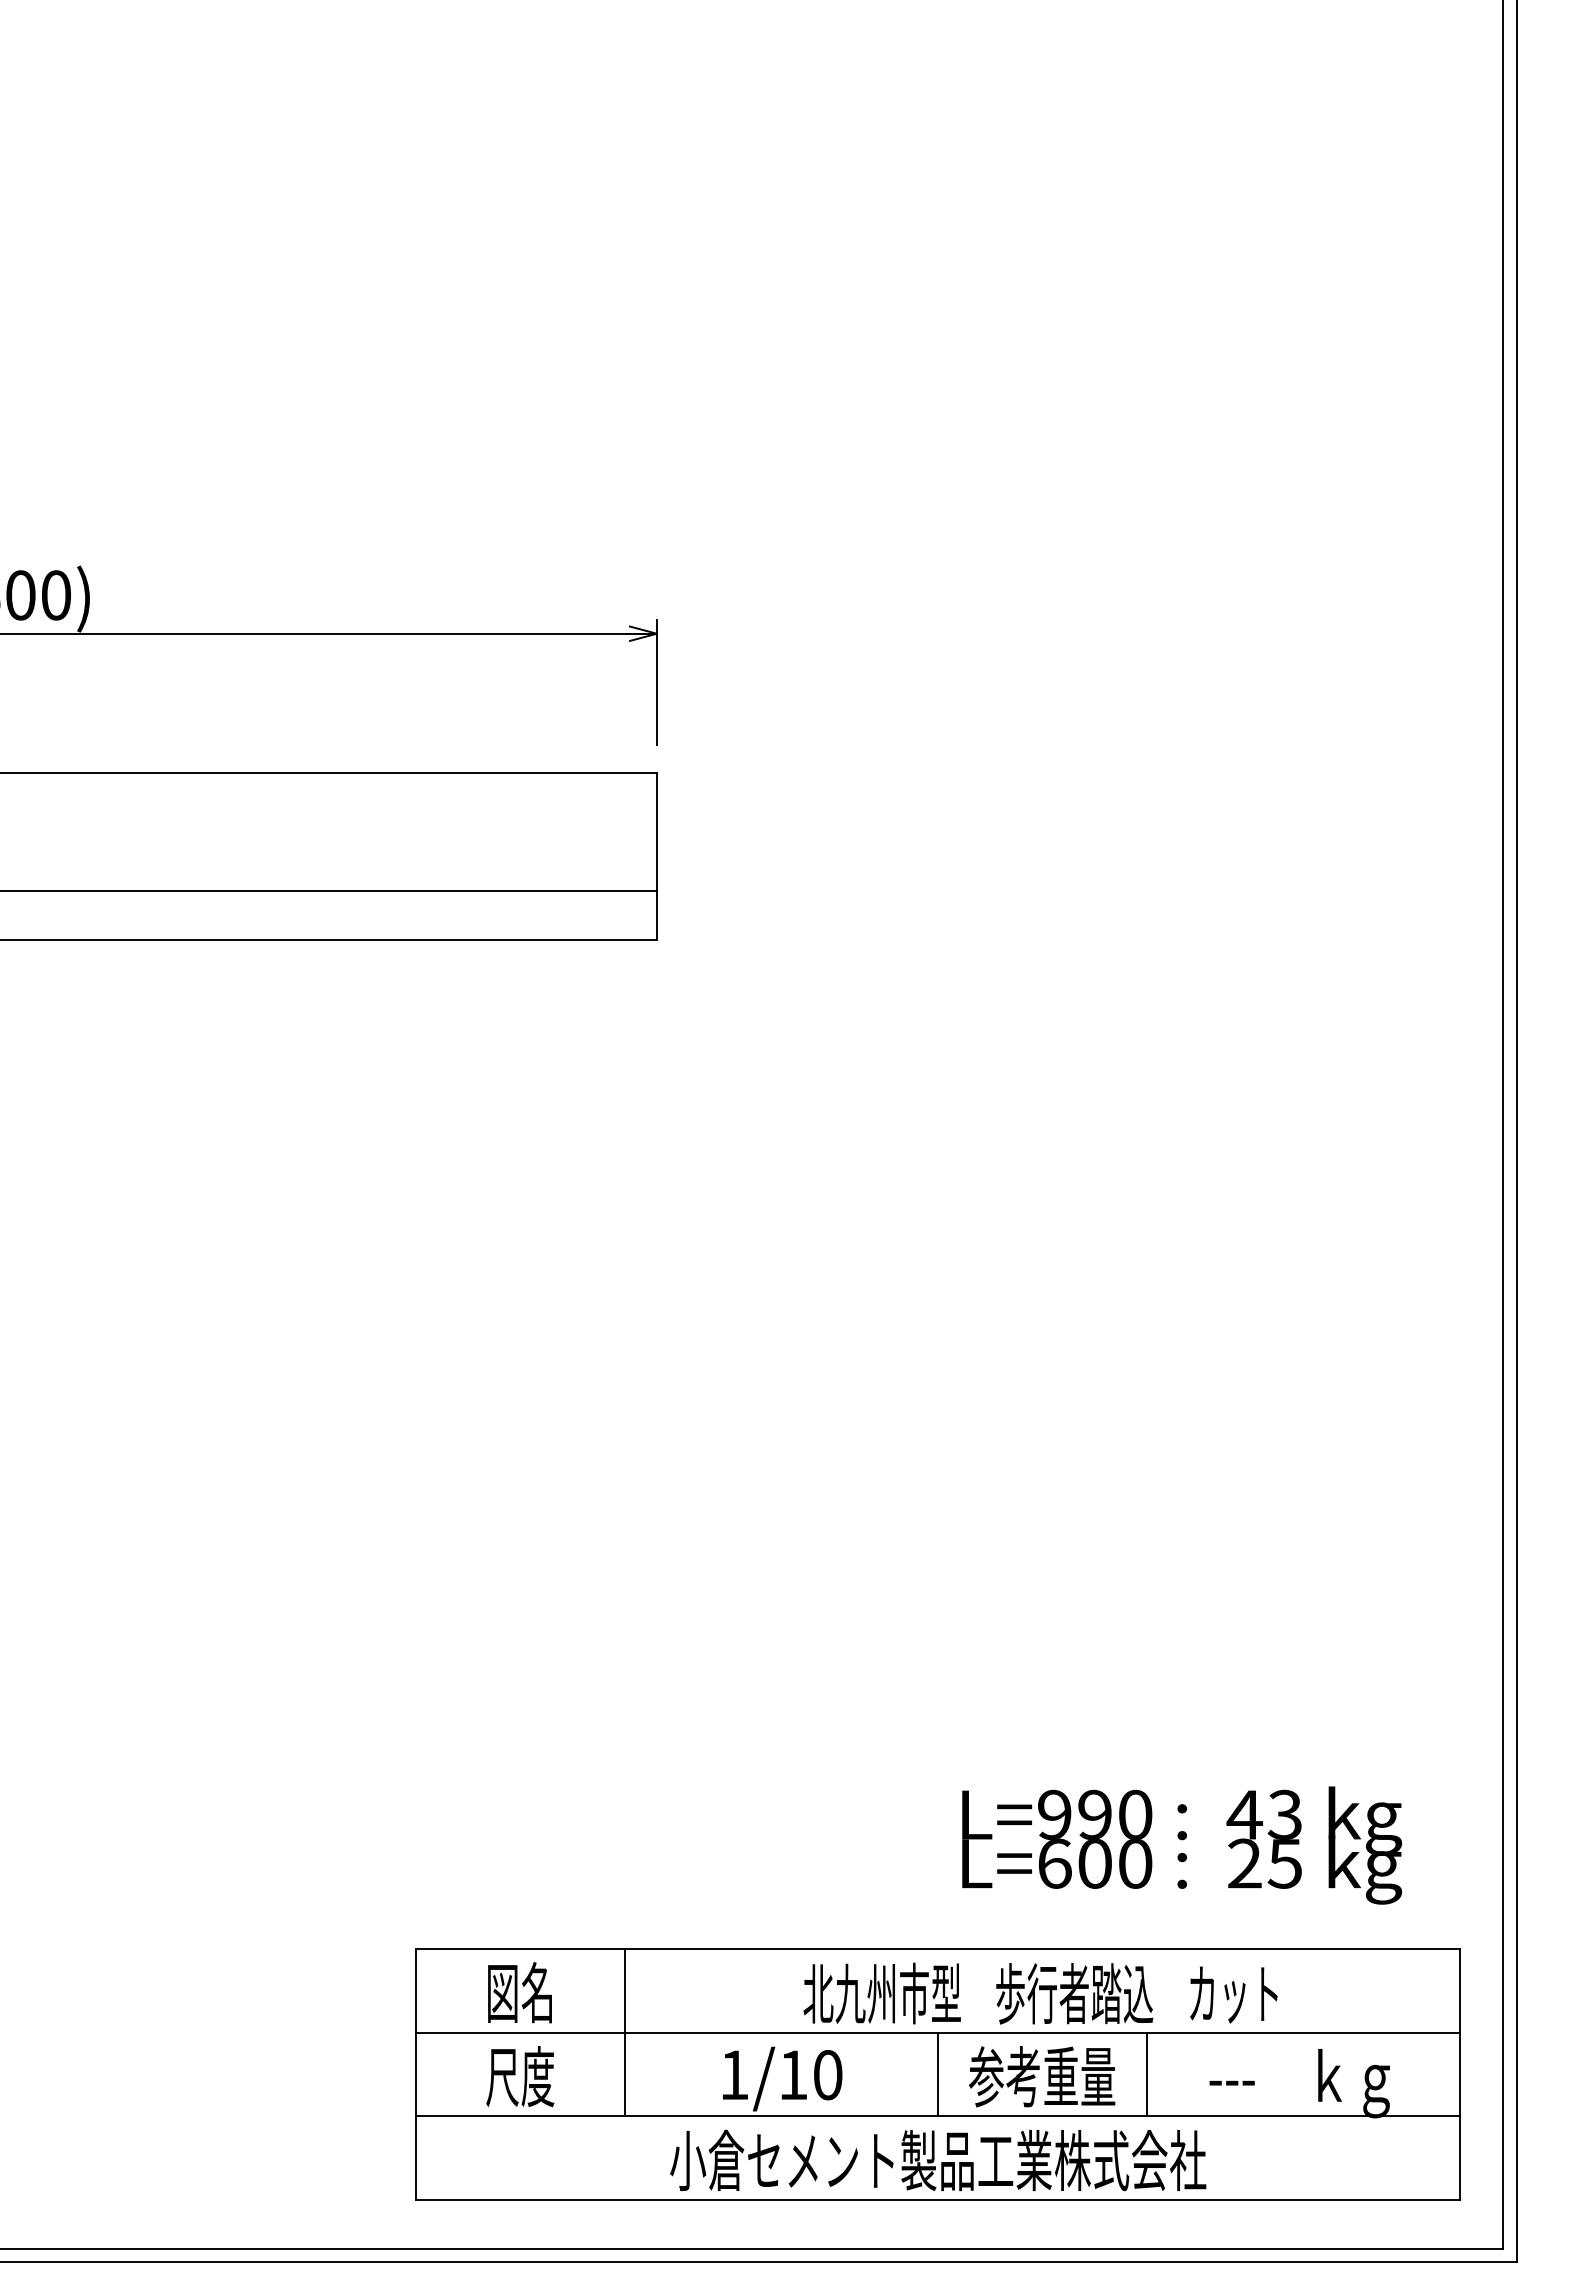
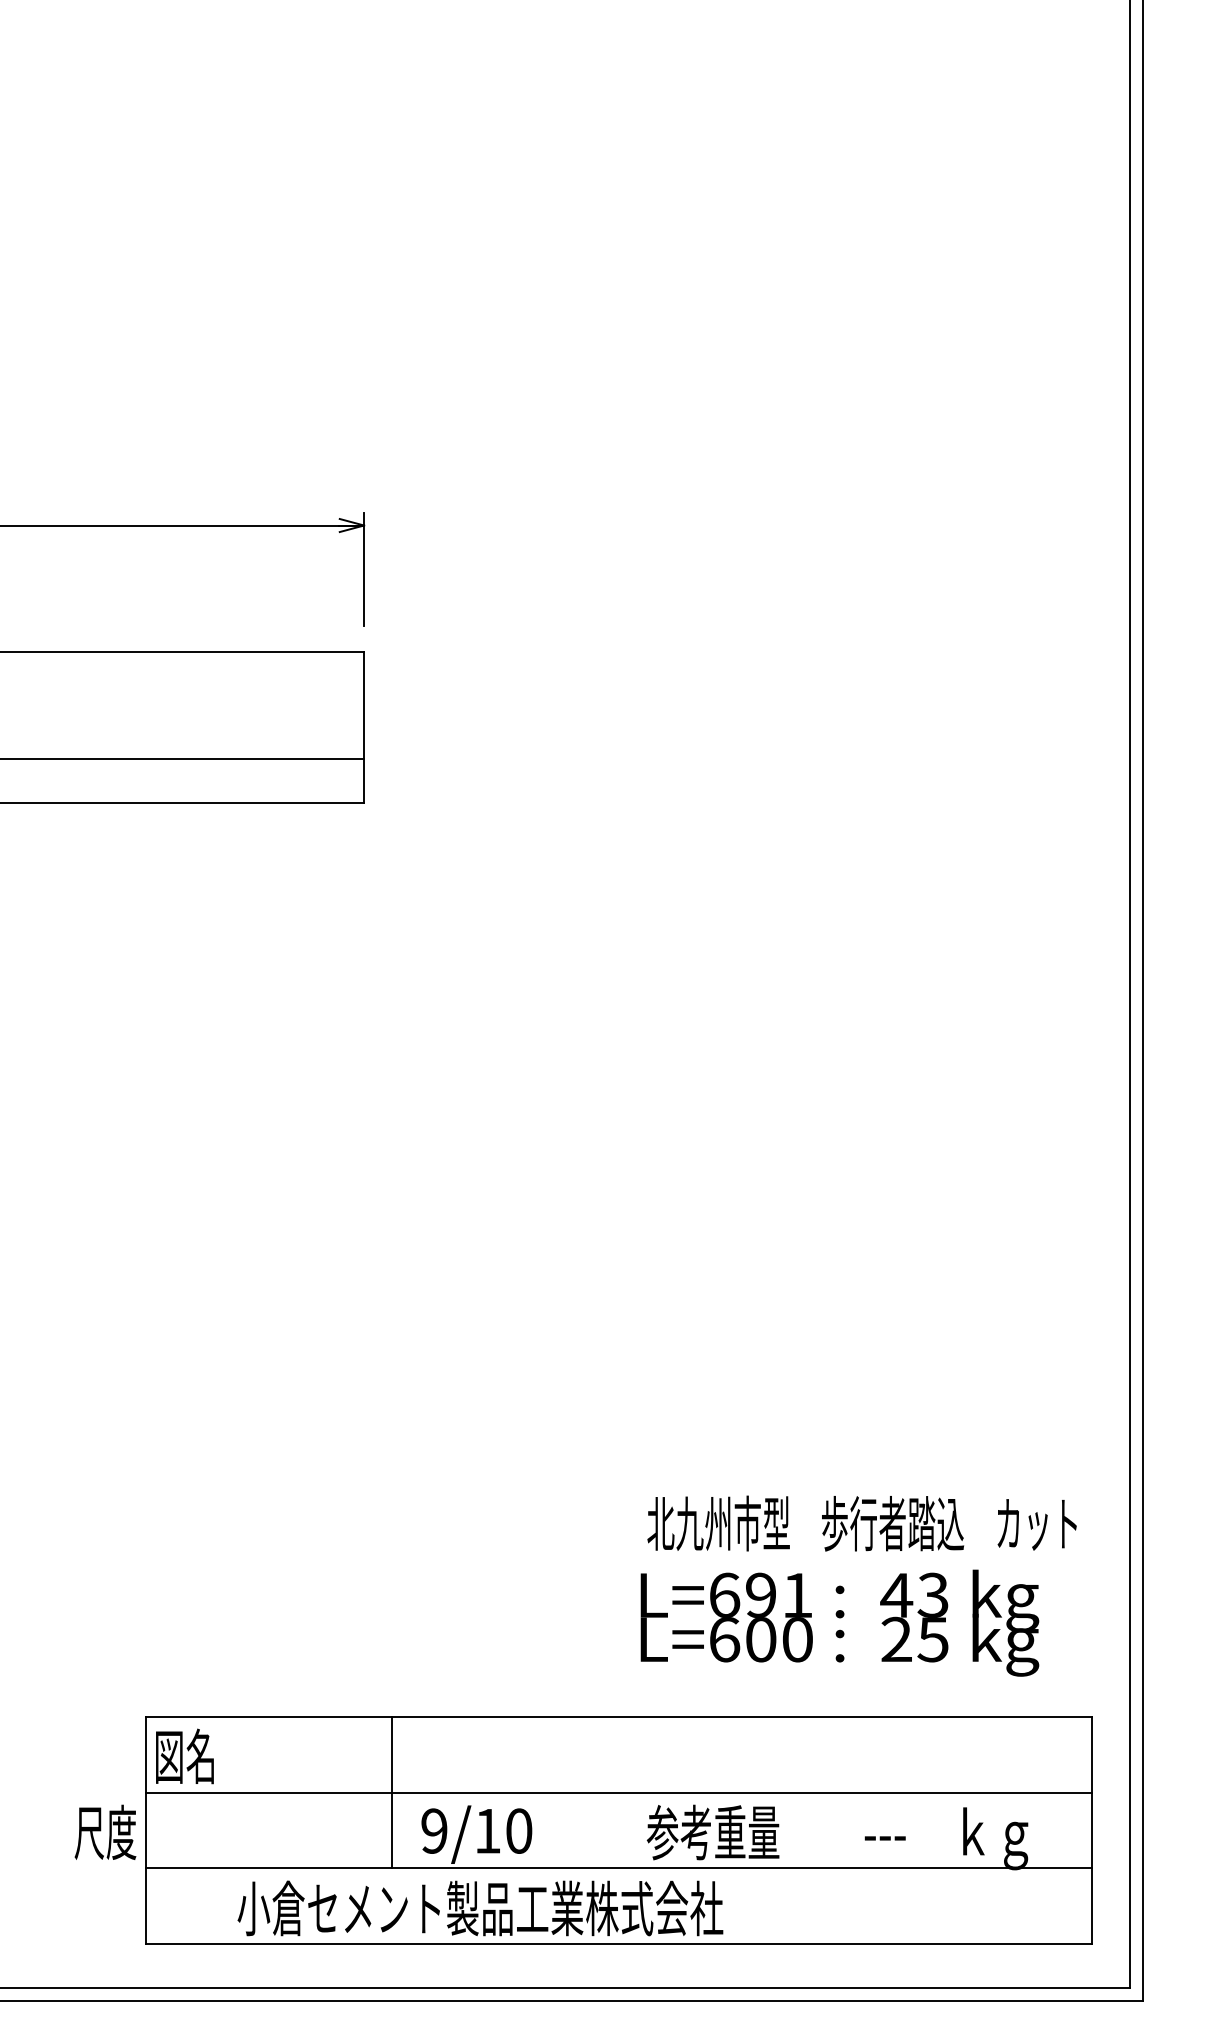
text: (1095, 1814) -> (761, 1595), L=990 -> L=691
text: (519, 1992) -> (184, 1756), moved
text: (1040, 1993) -> (862, 1523), moved
line: (624, 2032) -> (391, 1792), moved
line: (938, 2074) -> (619, 1830), removed
line: (1146, 2074) -> (807, 1830), removed
text: (734, 2075) -> (434, 1831), 1/10 -> 9/10
text: (520, 2076) -> (105, 1832), moved
text: (938, 2160) -> (480, 1908), moved

